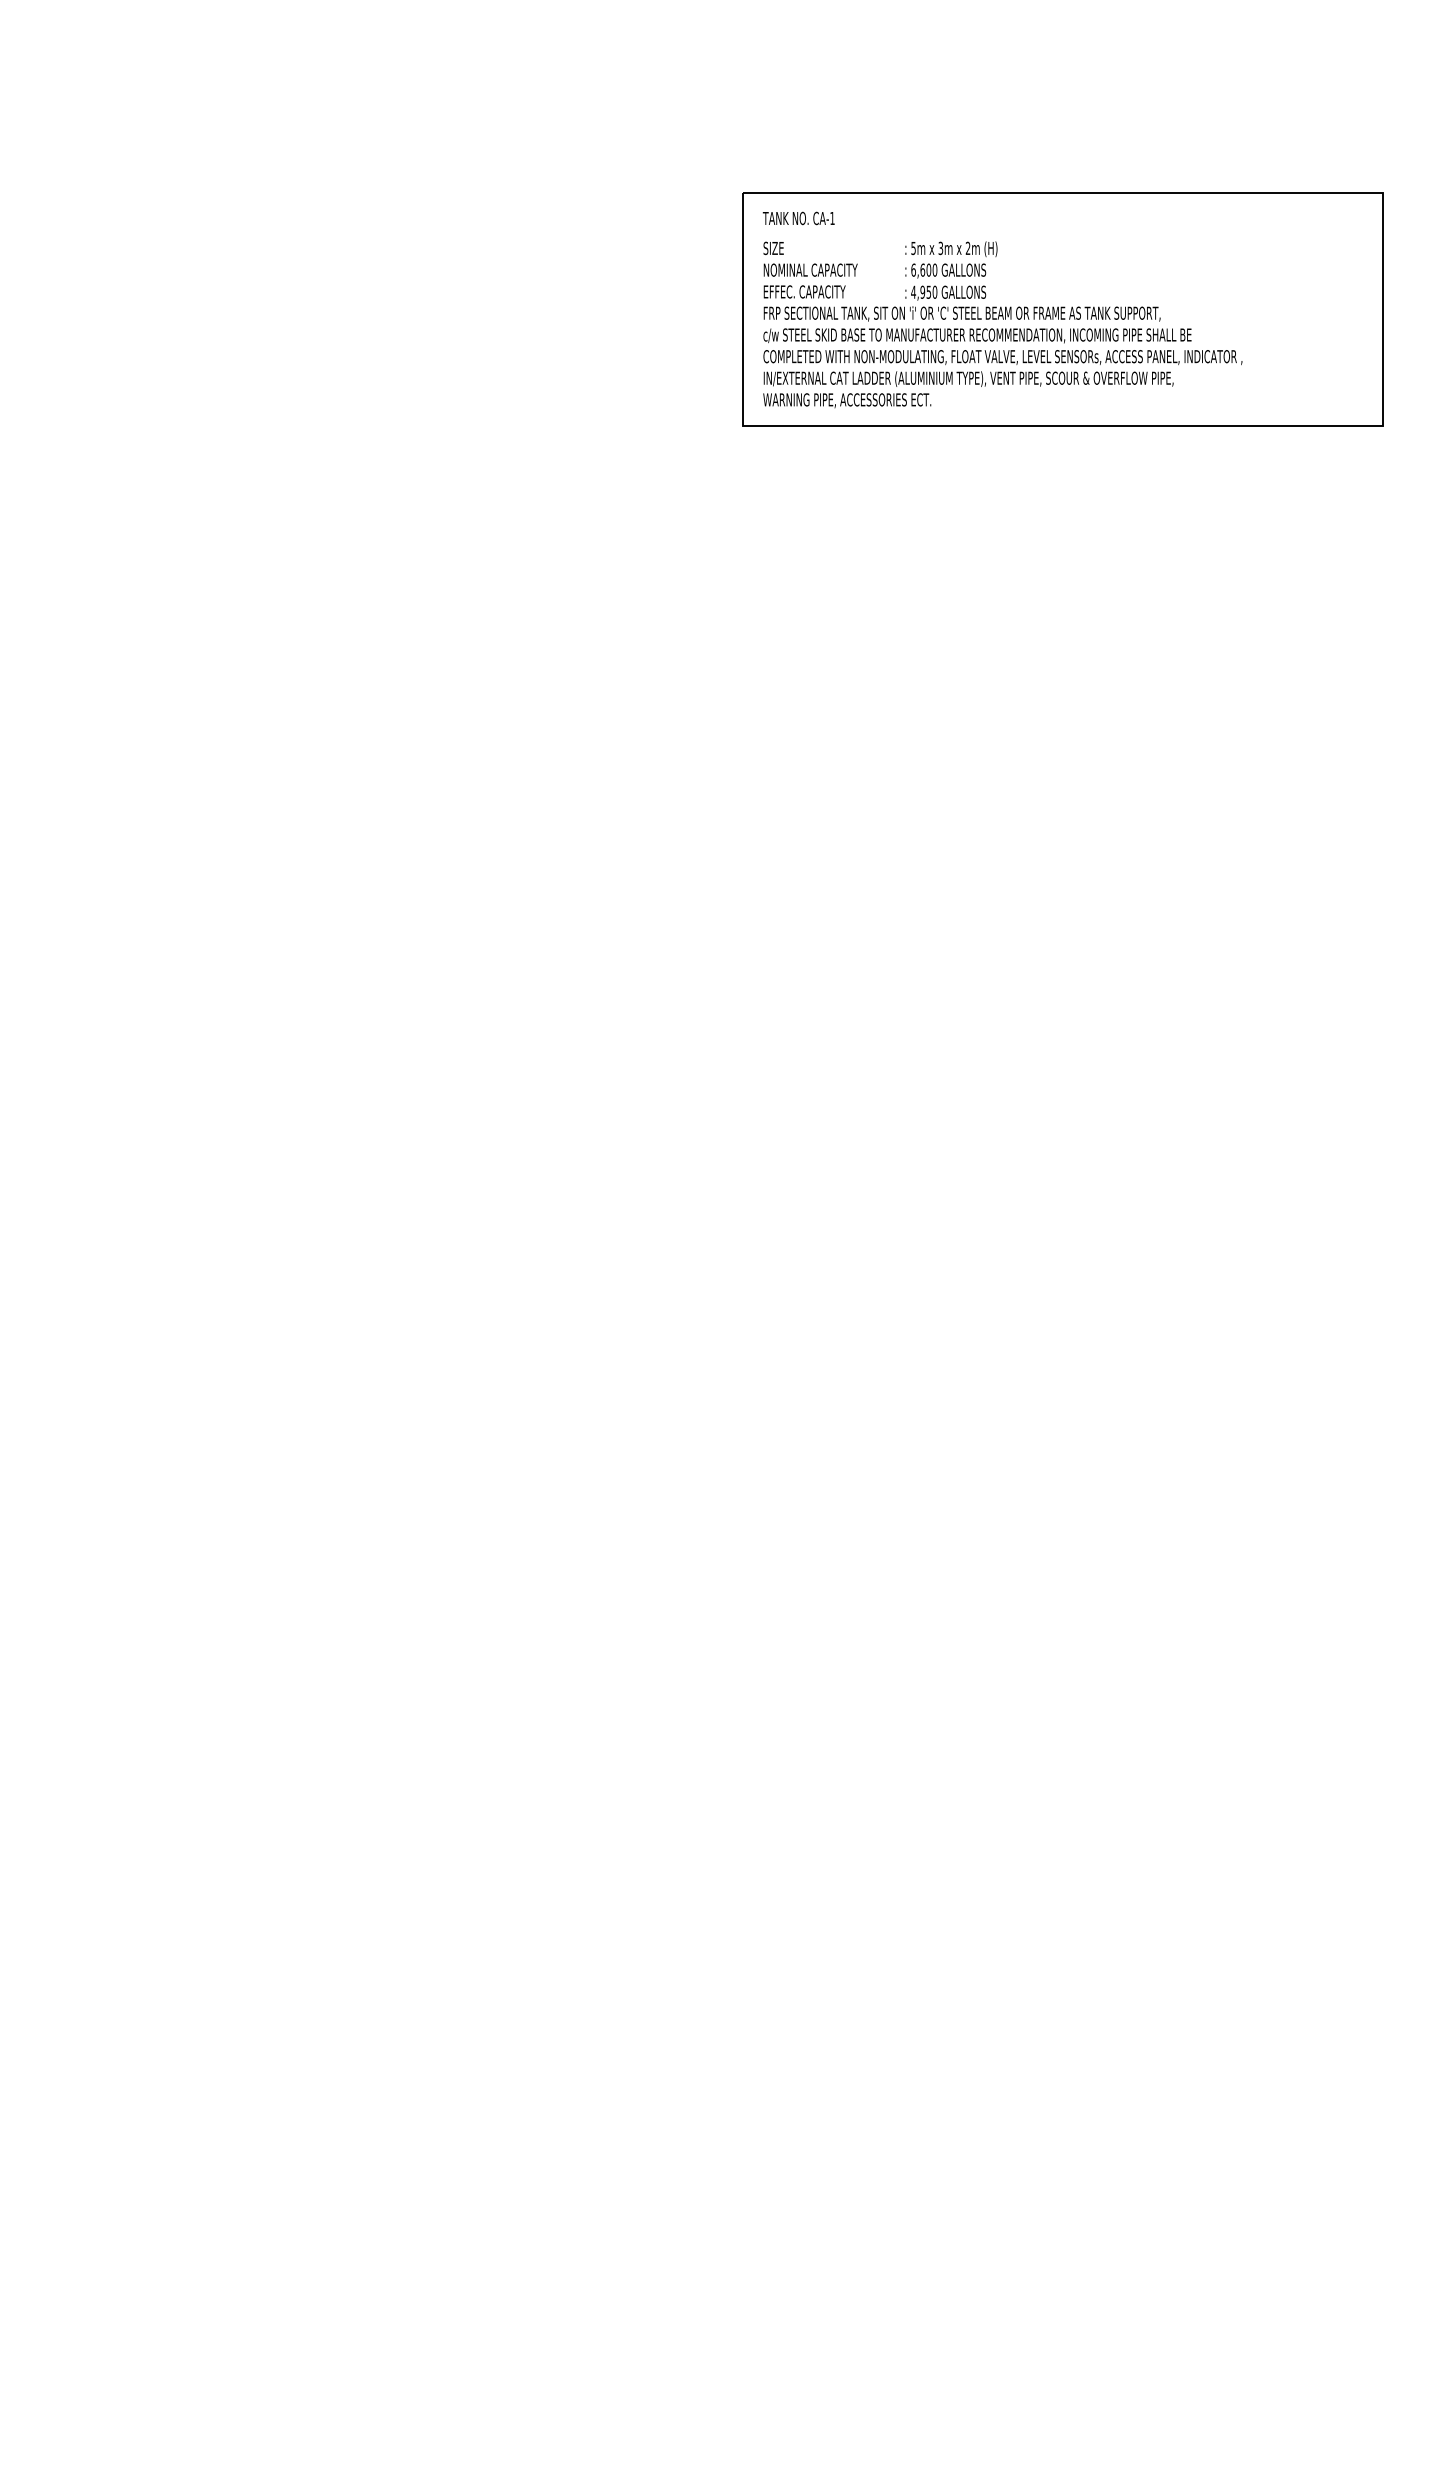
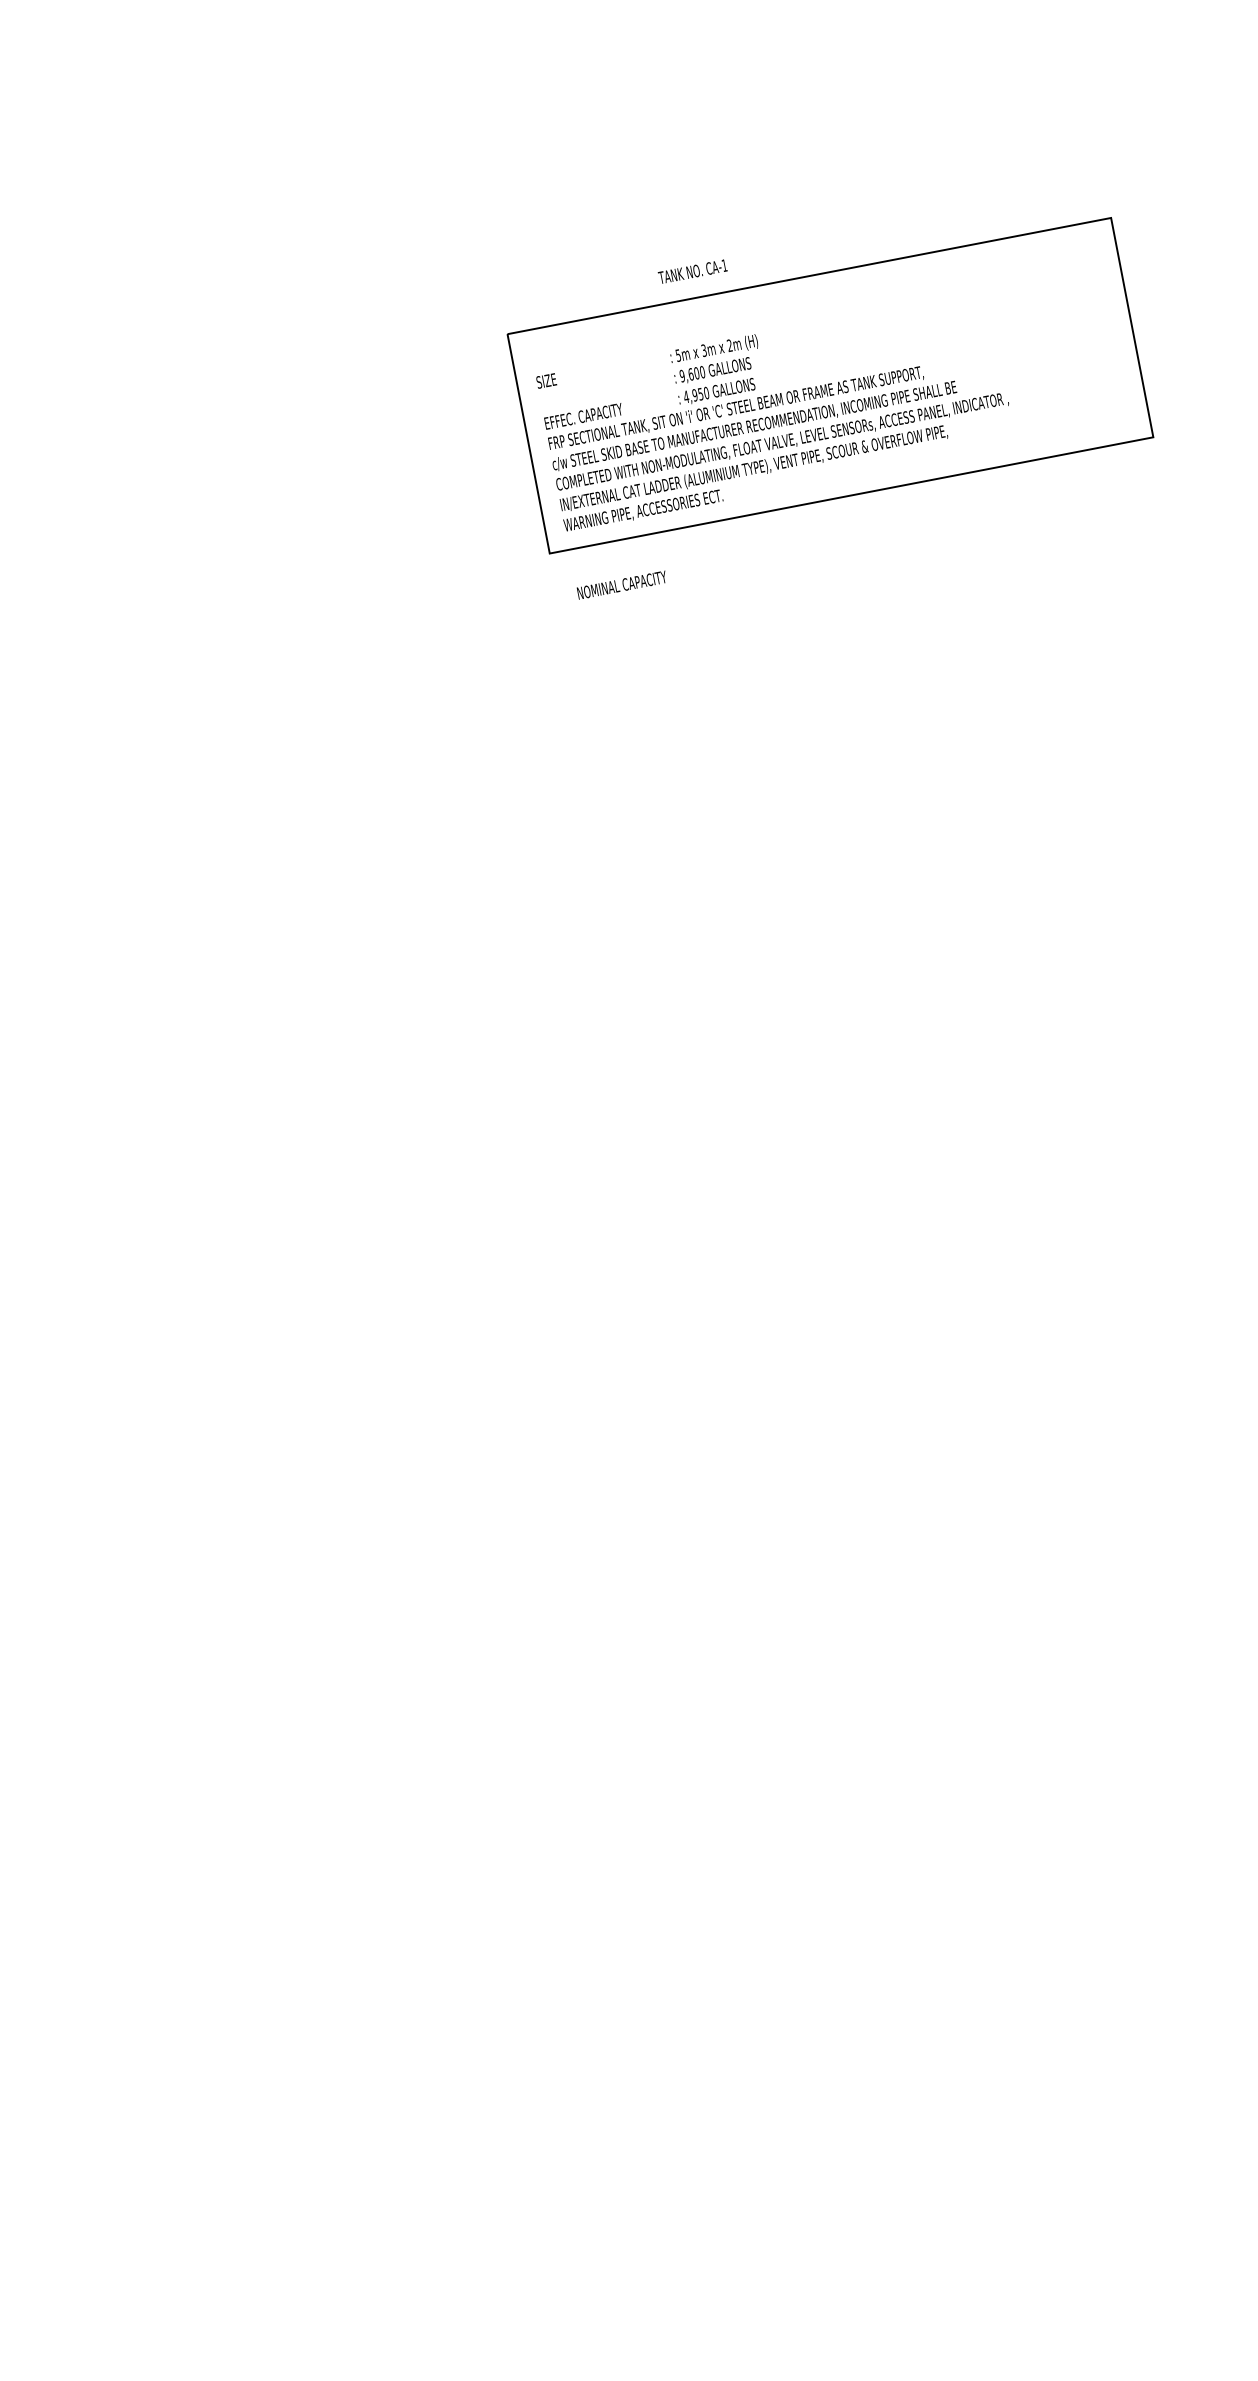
text: (798, 218) -> (692, 271), moved
text: (810, 269) -> (621, 584), moved
text: (913, 269) -> (682, 375), 6,600 -> 9,600

